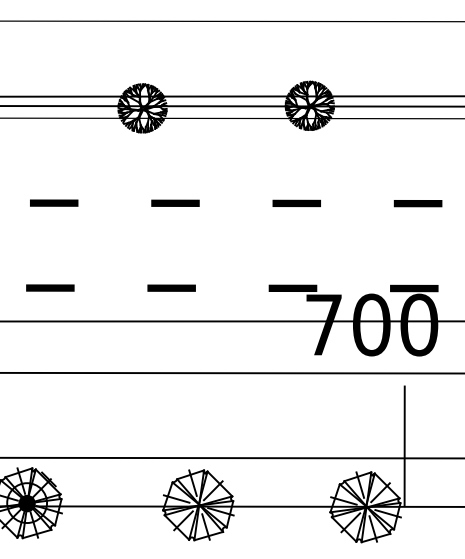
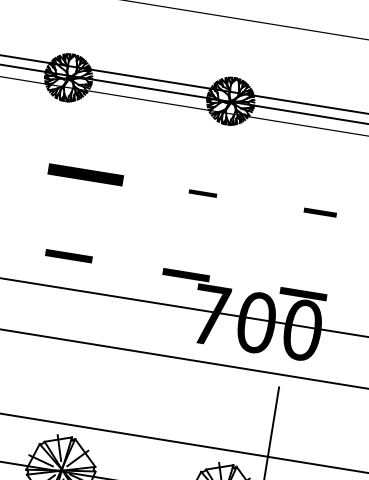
part: (175, 202) -> (85, 173), size x1.6
part: (296, 203) -> (202, 193), size x0.6
part: (417, 203) -> (319, 212), size x0.7

